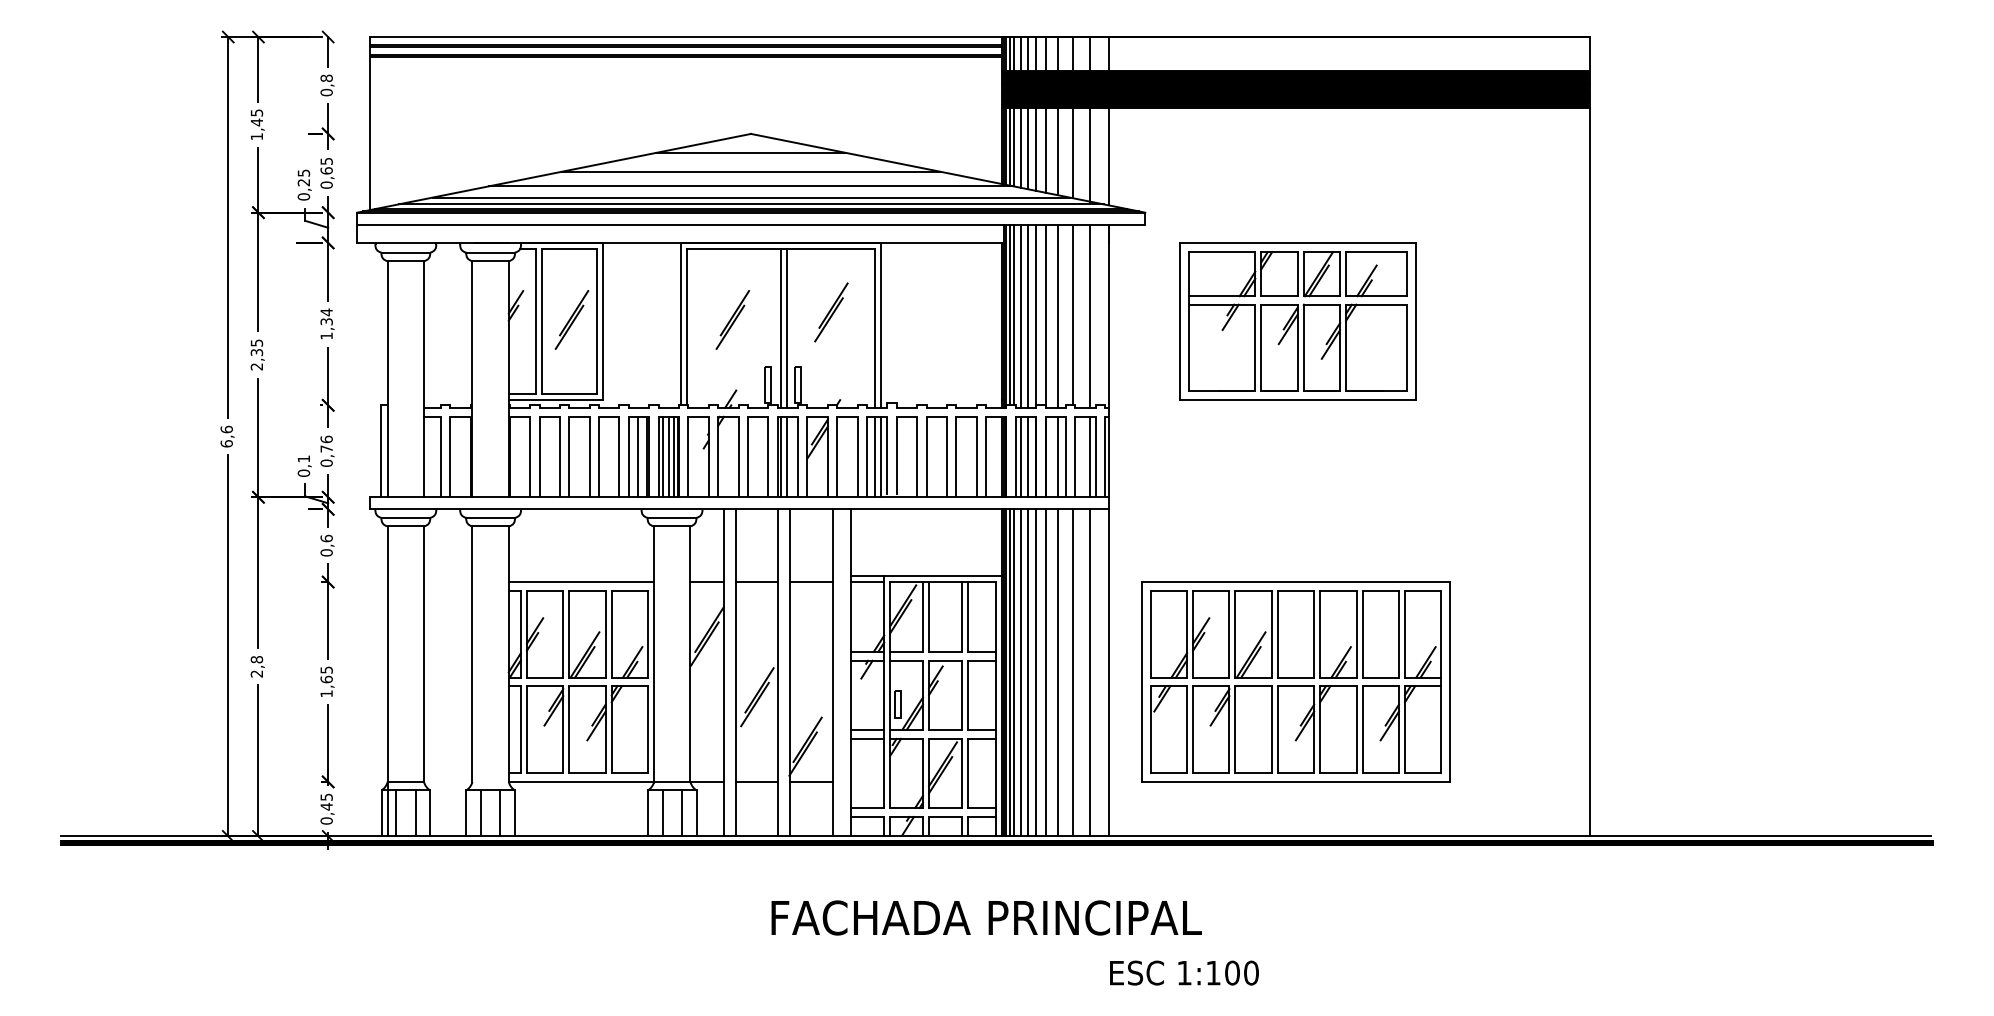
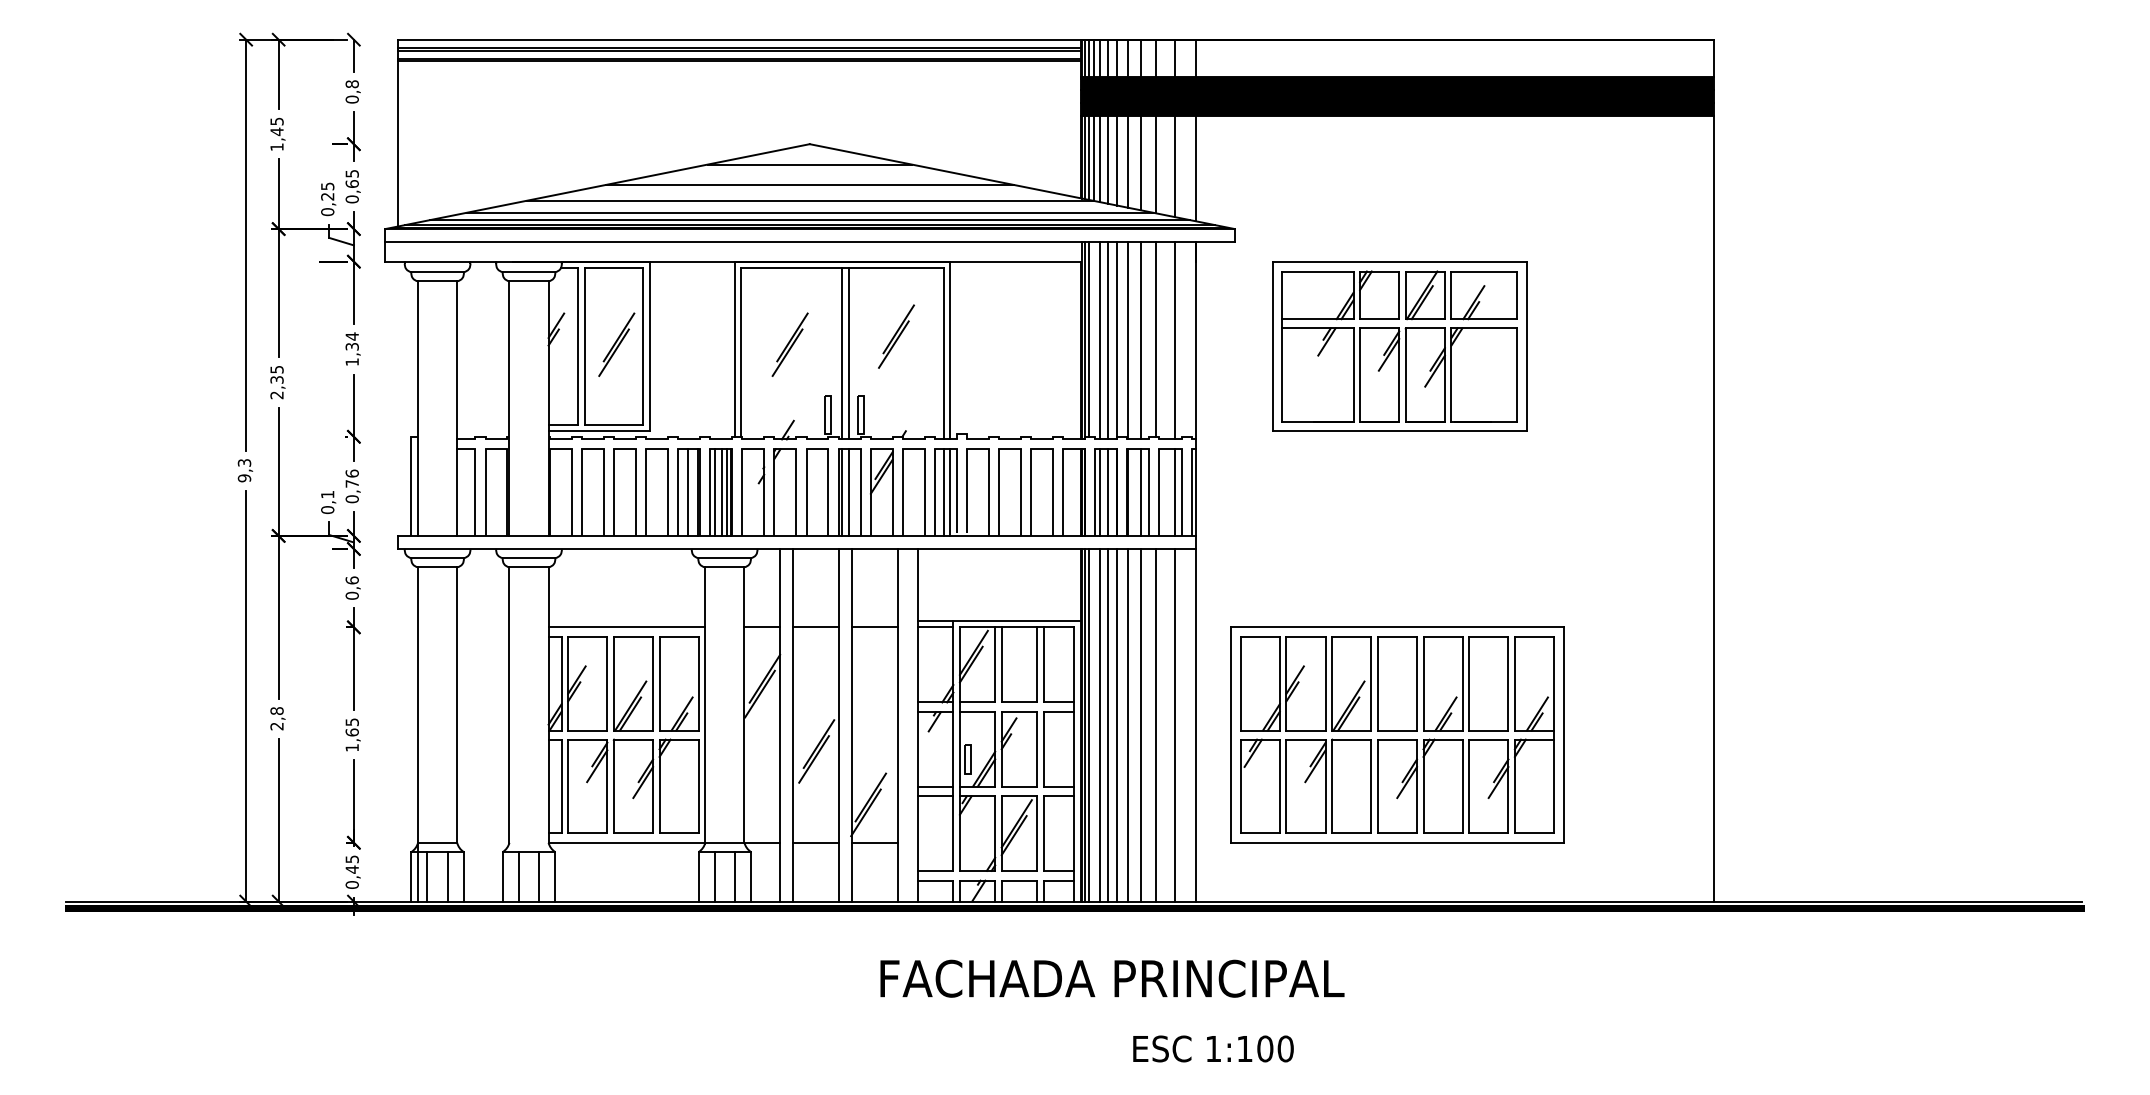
line: (1014, 314) -> (1093, 338), removed
text: (226, 436) -> (244, 470), 6,6 -> 9,3
line: (1014, 672) -> (1093, 724), removed
text: (986, 917) -> (1112, 978), moved
text: (1184, 972) -> (1213, 1048), moved

